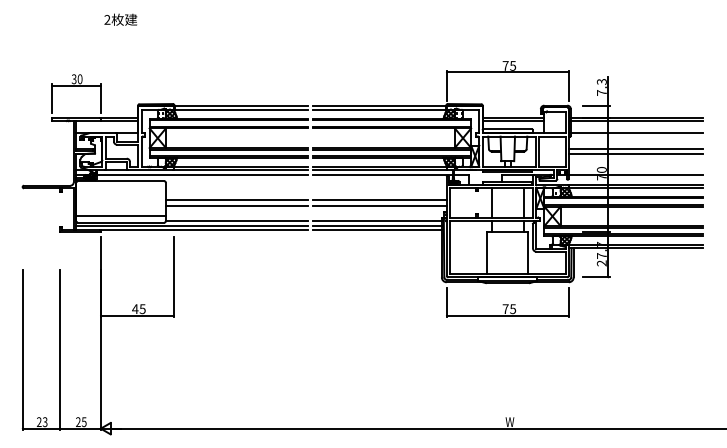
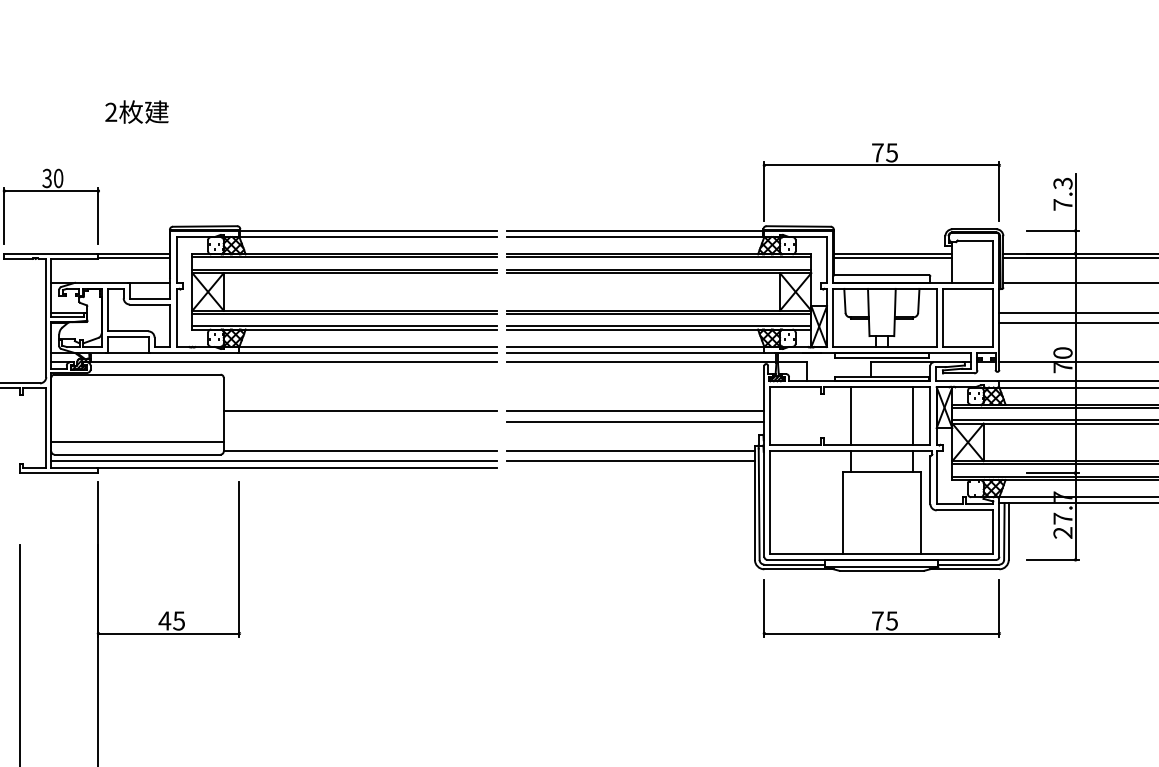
text: (120, 19) -> (136, 111), moved
line: (236, 205) -> (359, 421), removed
line: (376, 229) -> (629, 467), removed

